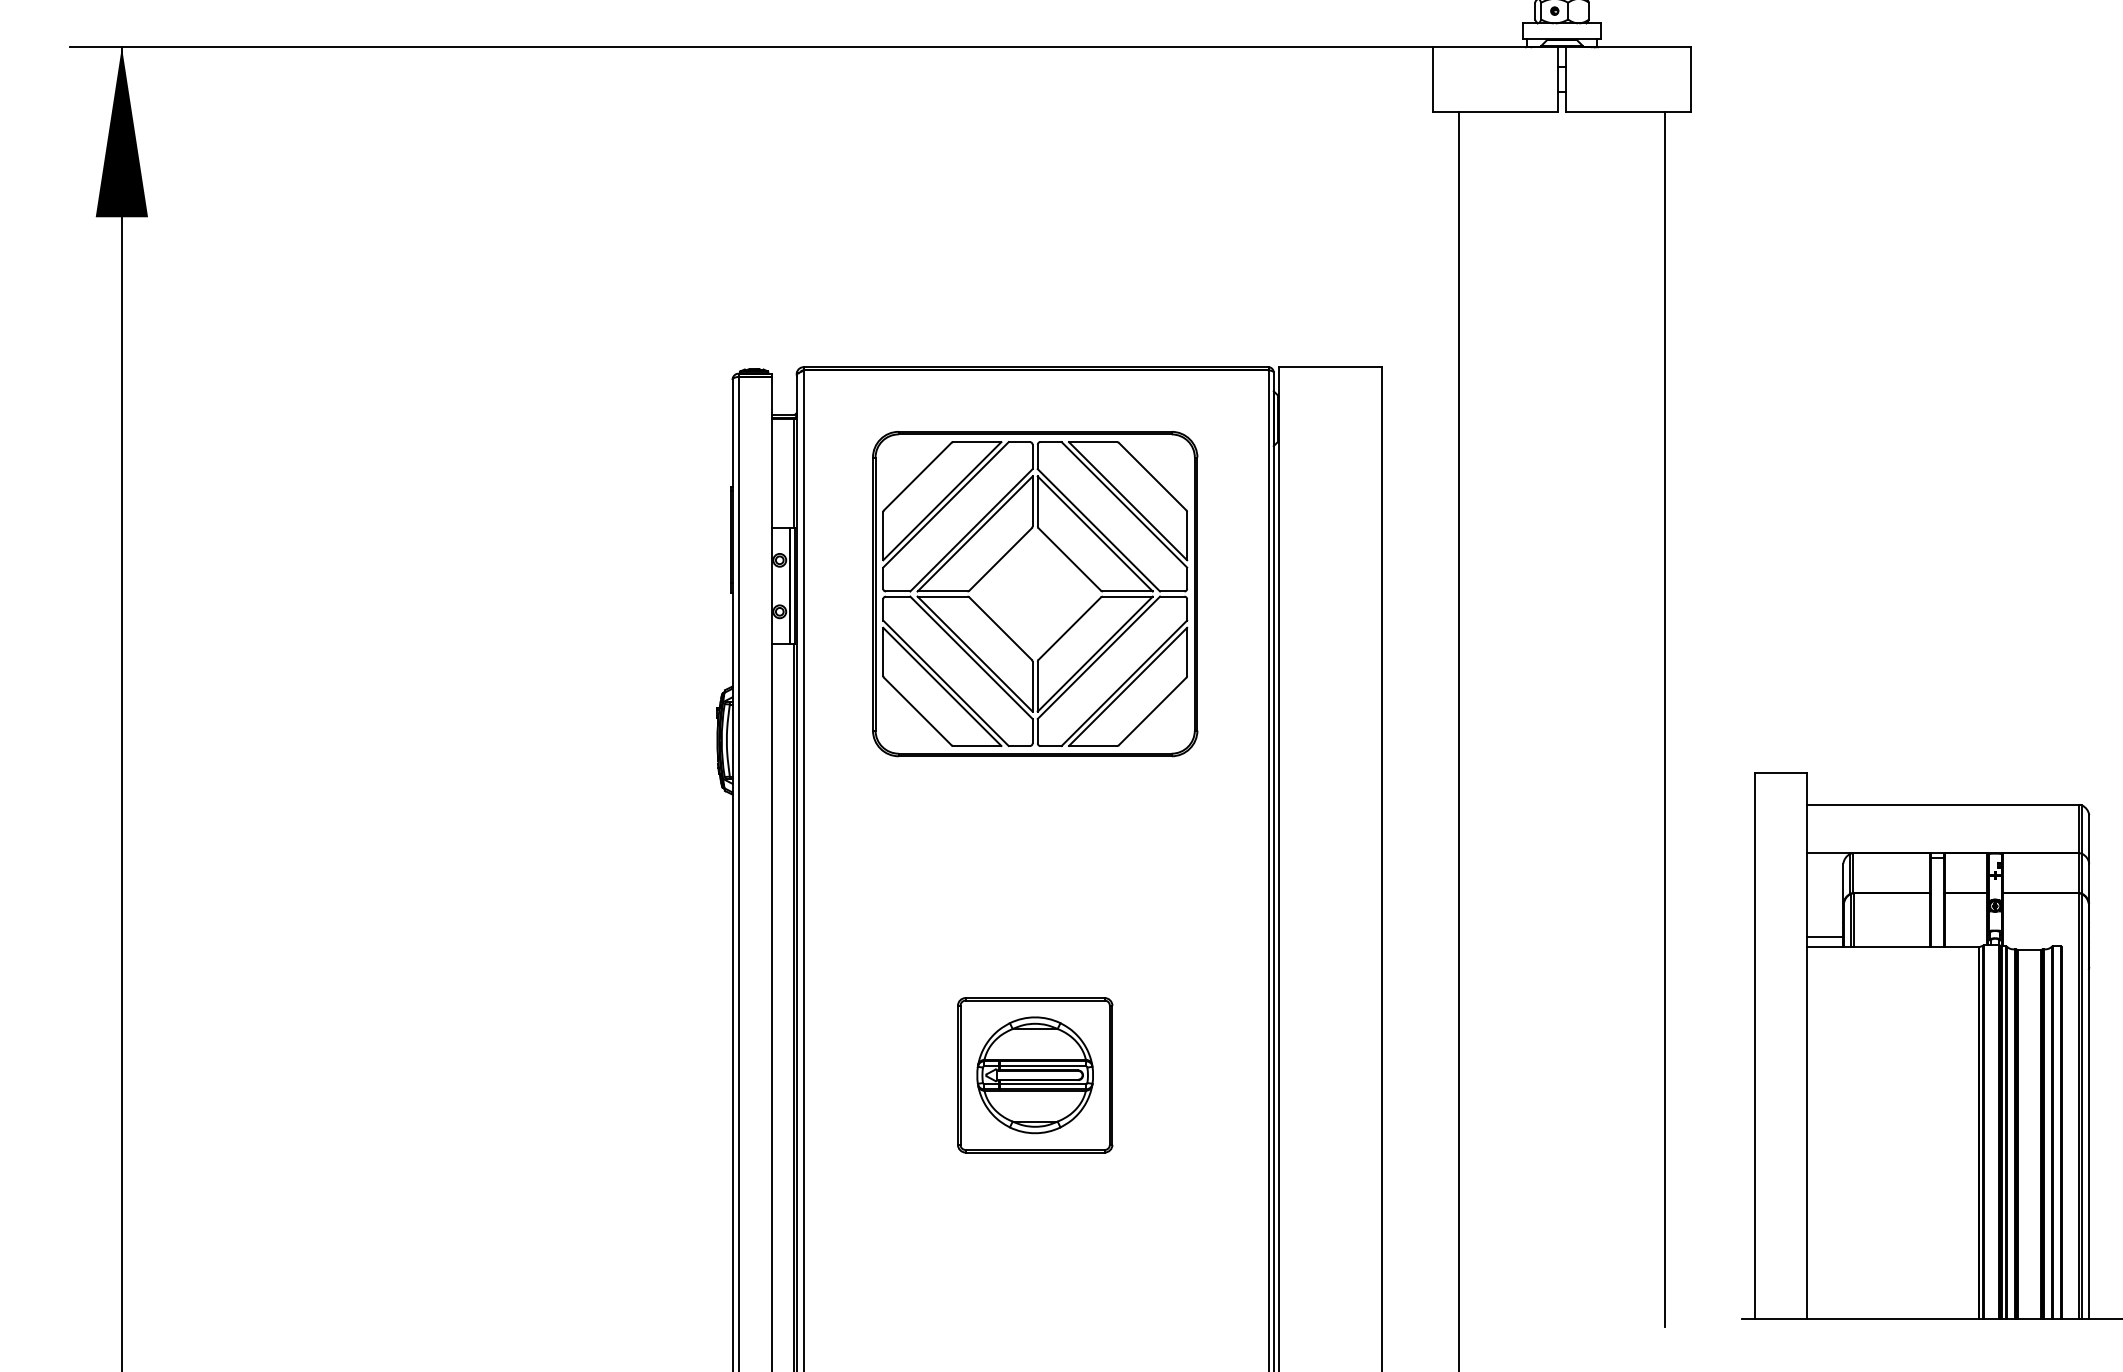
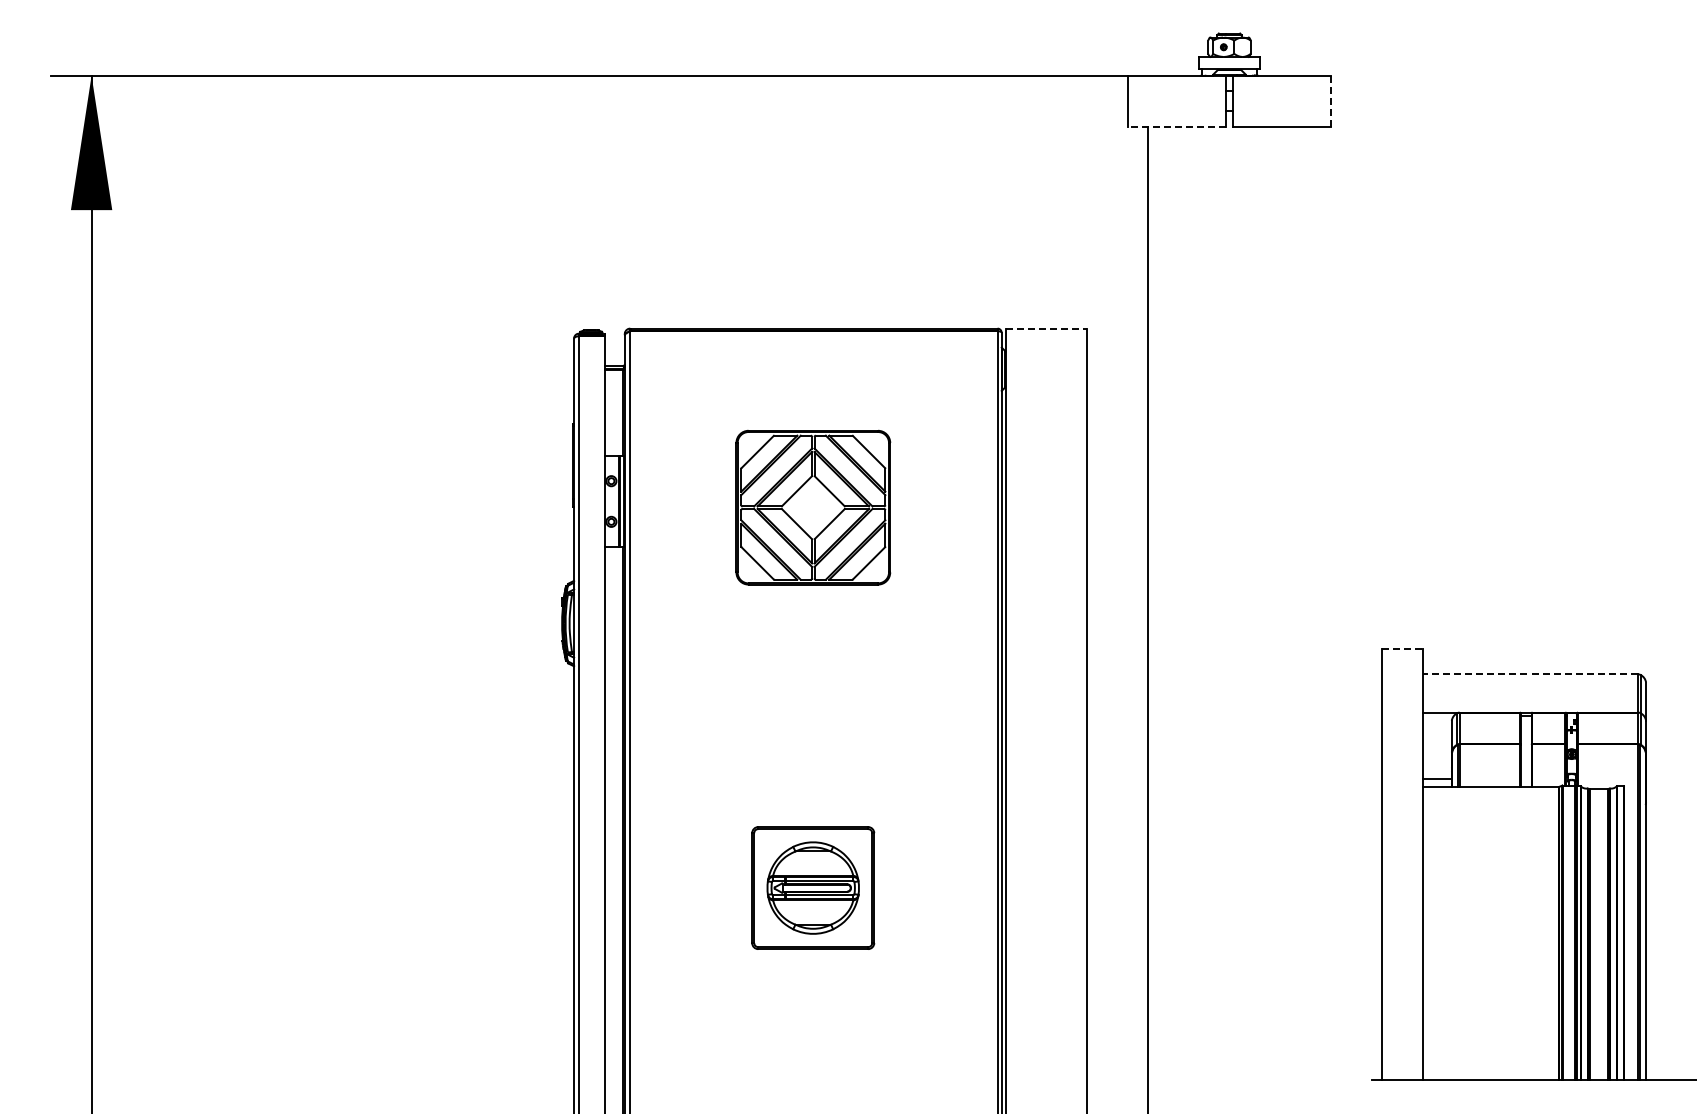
line: (1691, 79) -> (1331, 101), solid -> dashed
line: (1494, 111) -> (1176, 126), solid -> dashed
line: (1330, 367) -> (1046, 328), solid -> dashed
part: (1035, 593) -> (813, 507), size x0.6
line: (1664, 718) -> (1310, 606), removed
line: (1780, 773) -> (1402, 649), solid -> dashed
line: (1942, 804) -> (1530, 674), solid -> dashed

